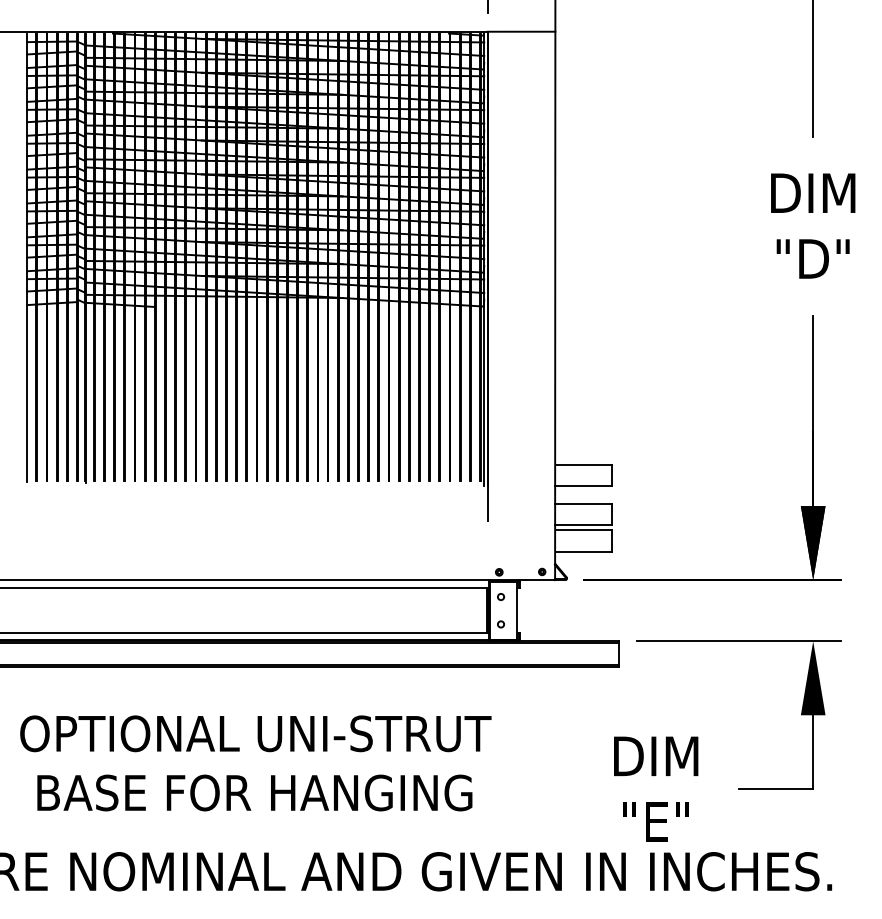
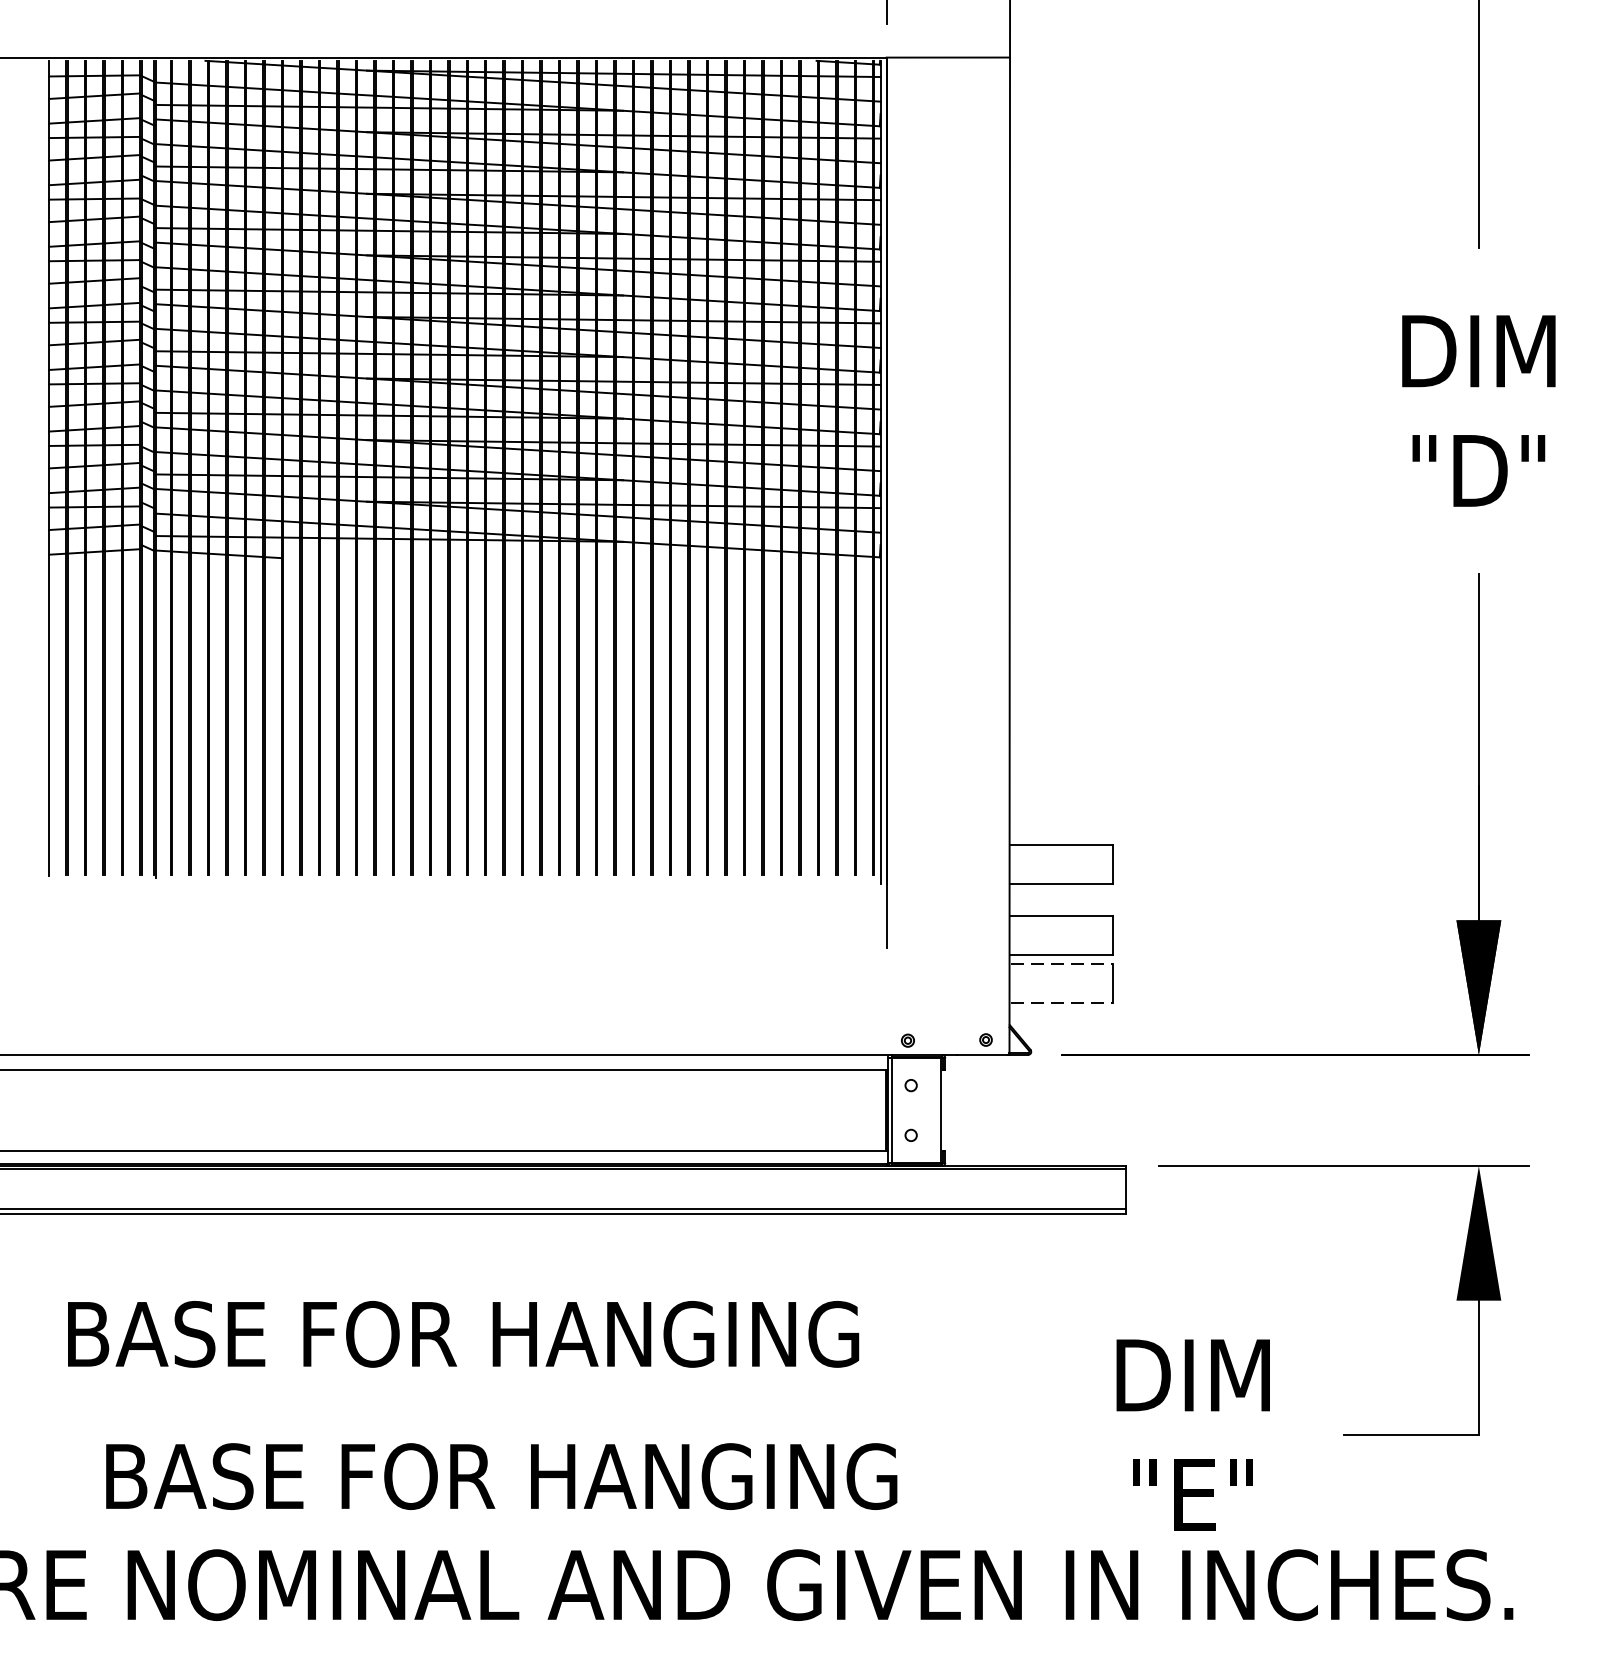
line: (584, 530) -> (1062, 964), solid -> dashed
line: (584, 551) -> (1062, 1002), solid -> dashed
text: (255, 733) -> (464, 1333), OPTIONAL UNI-STRUT -> BASE FOR HANGING
text: (254, 792) -> (501, 1475), moved

